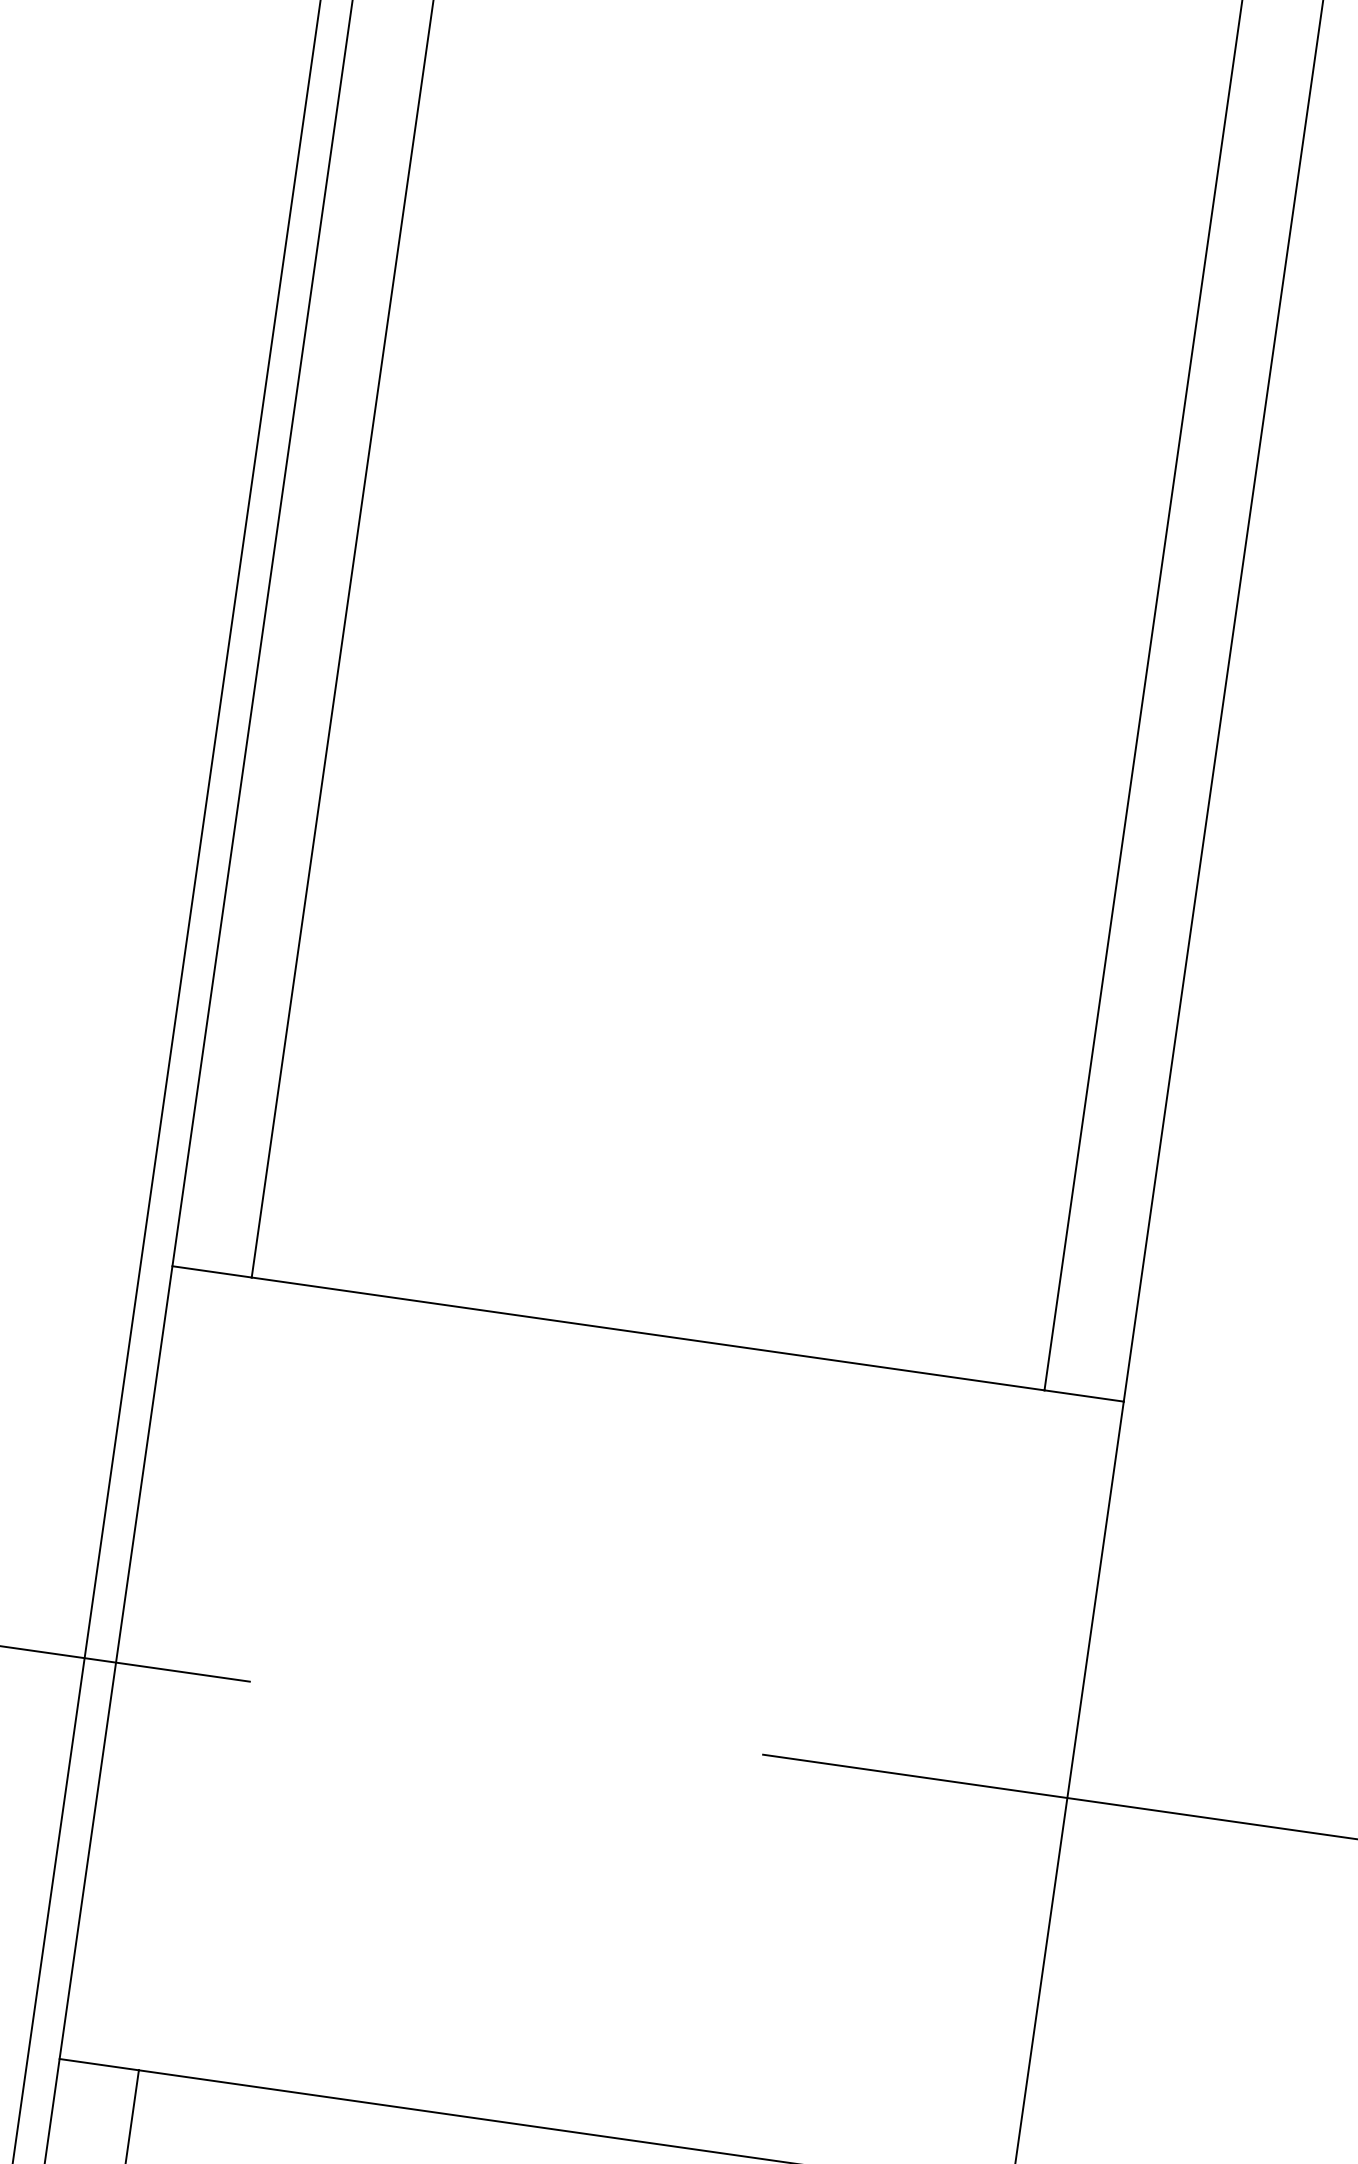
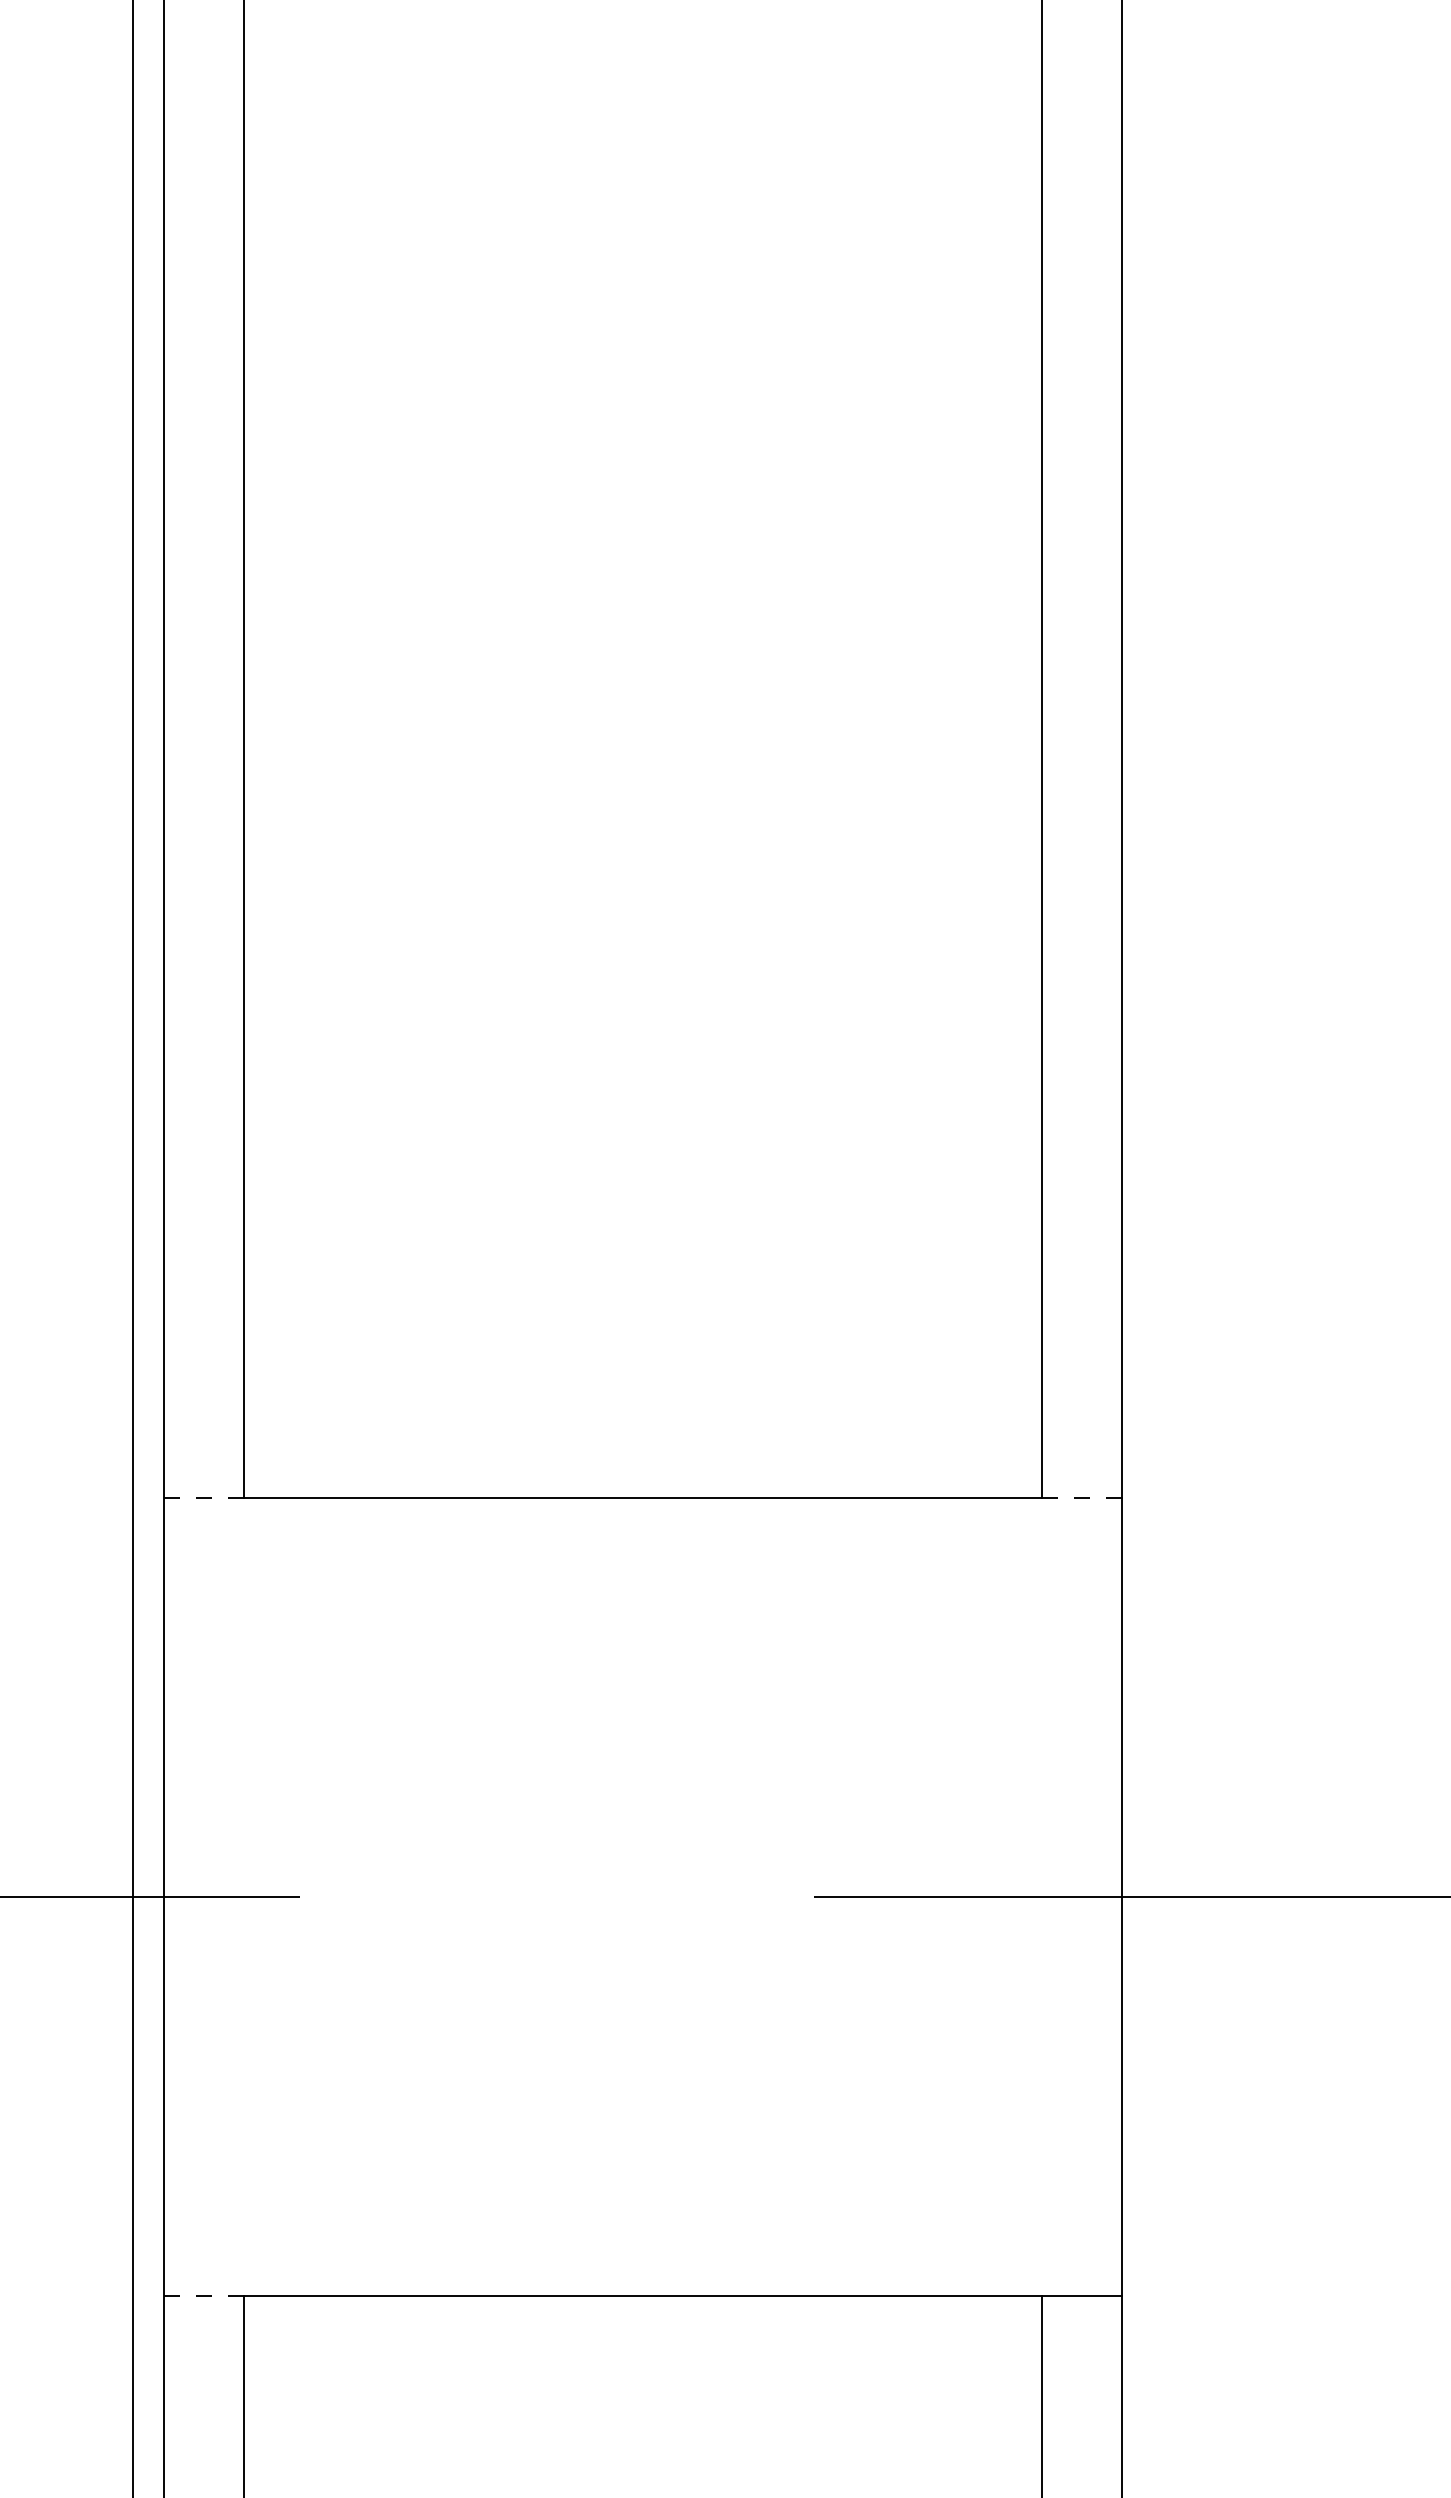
line: (212, 1272) -> (204, 1498), solid -> dashed
line: (1083, 1396) -> (1081, 1498), solid -> dashed
line: (99, 2064) -> (204, 2295), solid -> dashed

